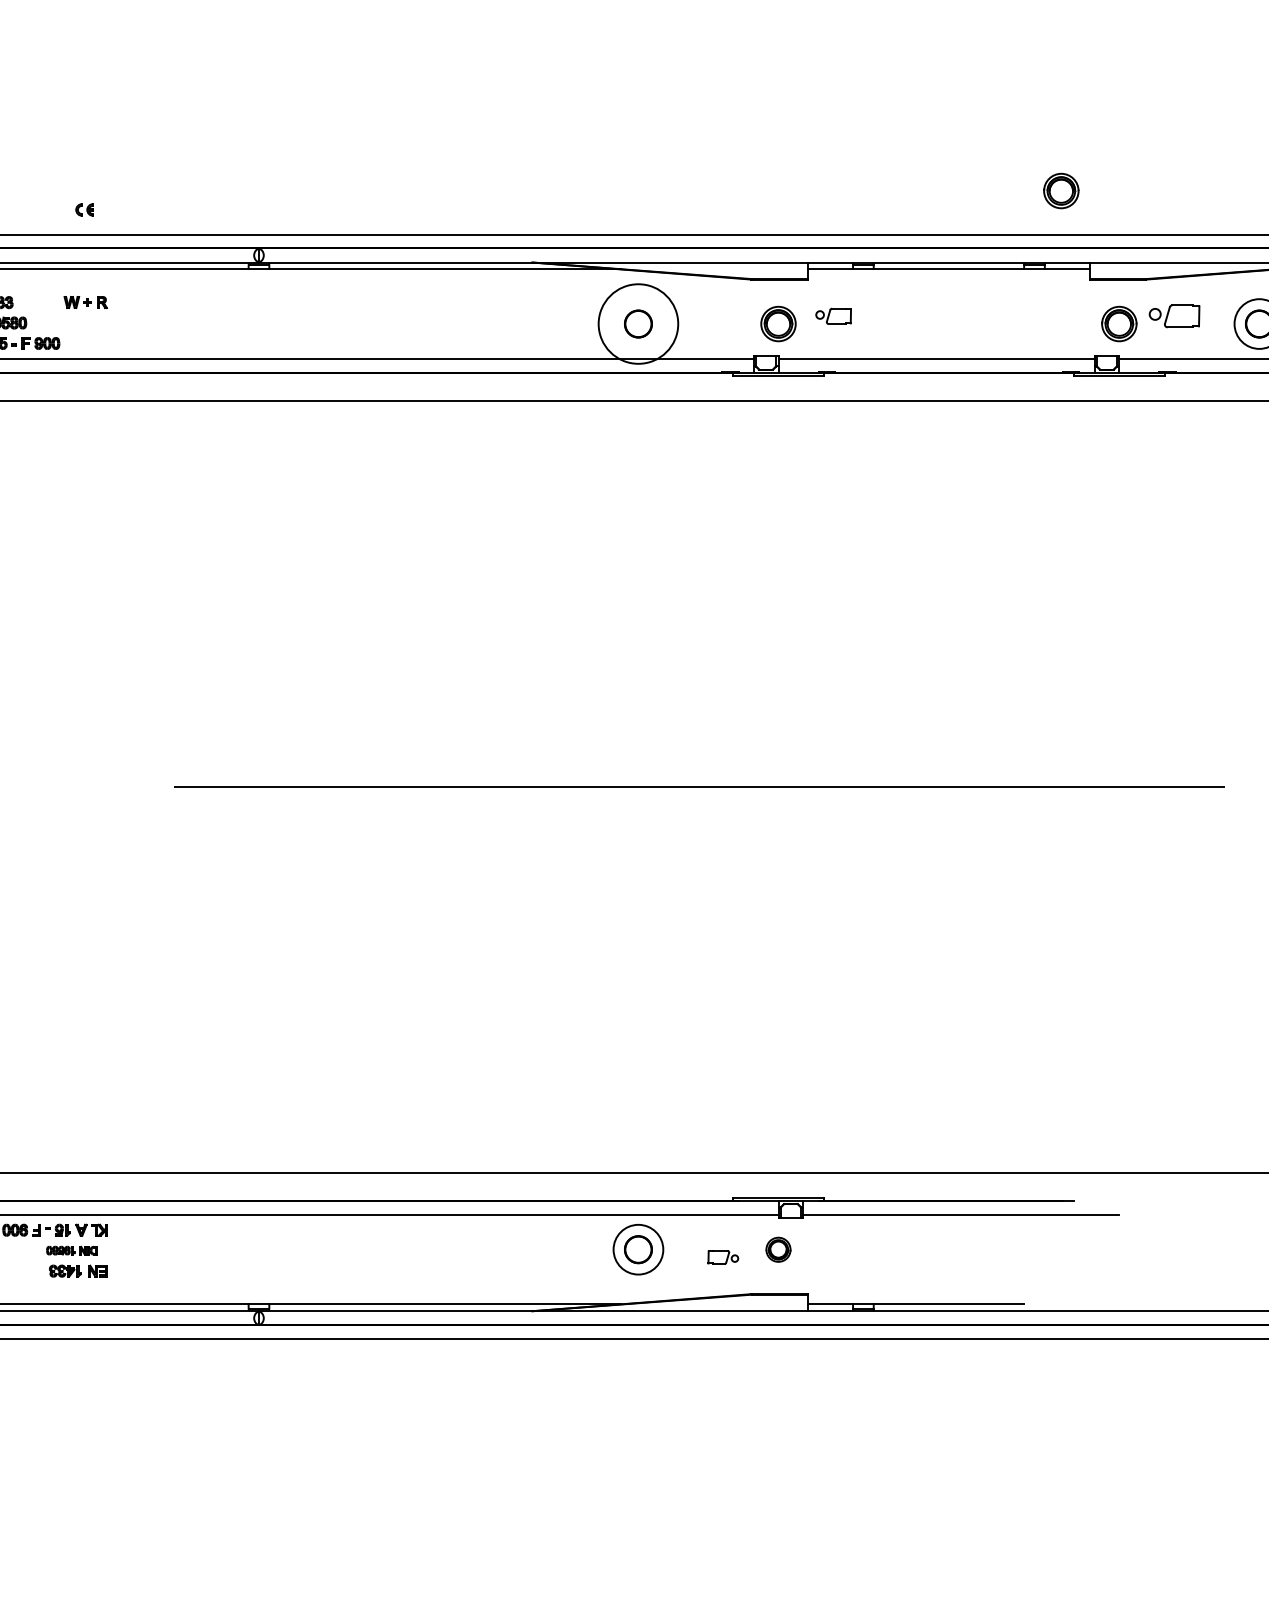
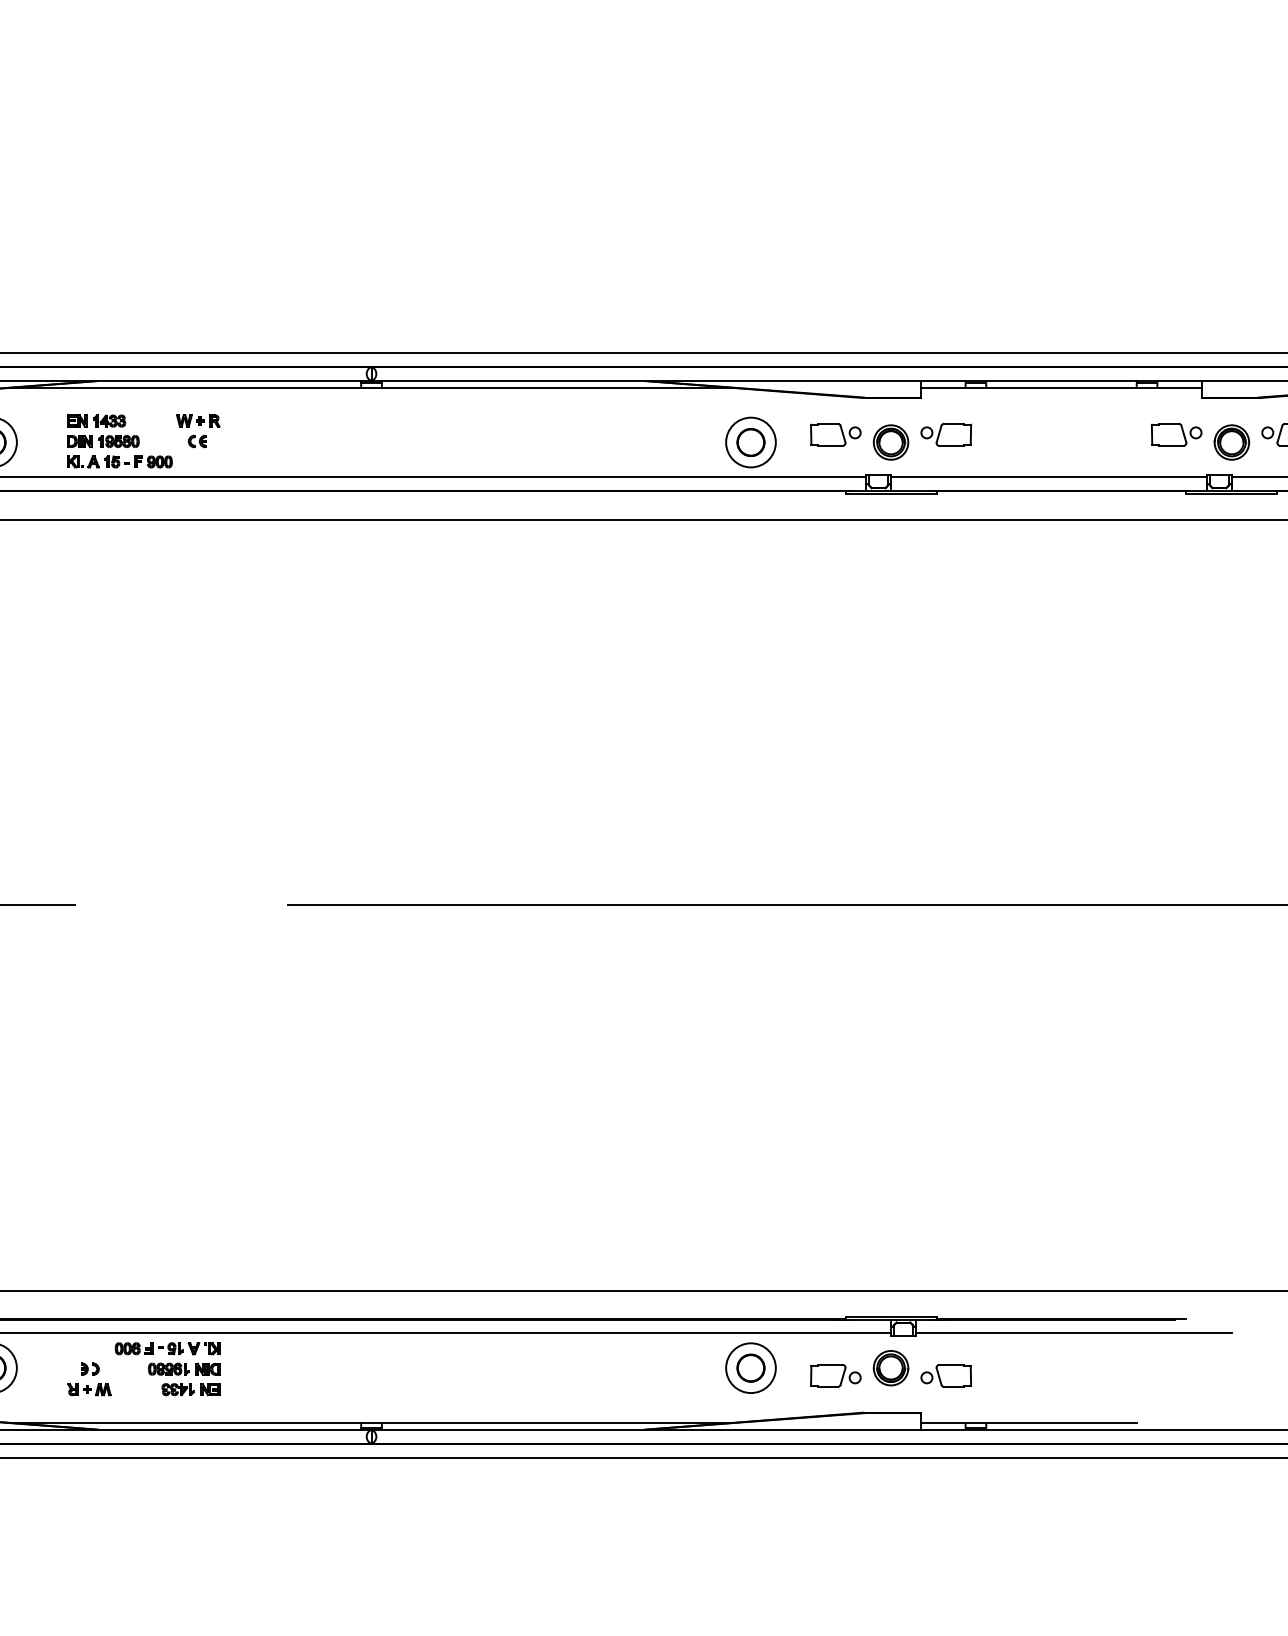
part: (1060, 191) -> (1173, 309), removed
part: (83, 210) -> (196, 441), moved
part: (722, 316) -> (835, 434), added
part: (832, 316) -> (945, 434), size x1.43
part: (1063, 316) -> (1176, 434), added
circle: (637, 324) -> (750, 442), size x0.62
part: (71, 1250) -> (184, 1368), size x1.43
part: (777, 1250) -> (890, 1368), size x1.43
part: (722, 1257) -> (835, 1375), size x1.67
part: (832, 1257) -> (945, 1375), added

